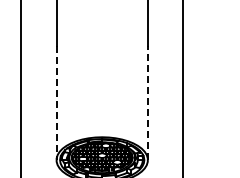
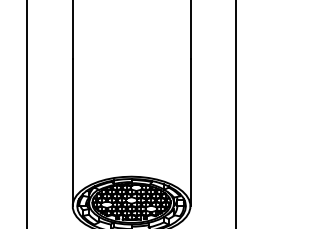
line: (147, 102) -> (189, 131), dashed -> solid
line: (56, 103) -> (72, 133), dashed -> solid

